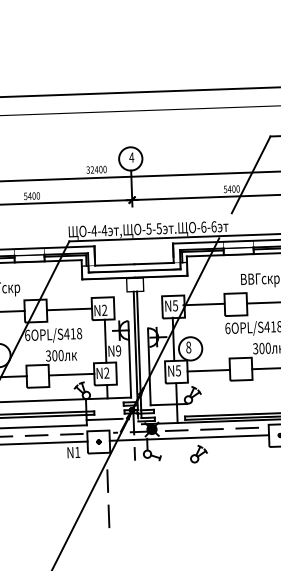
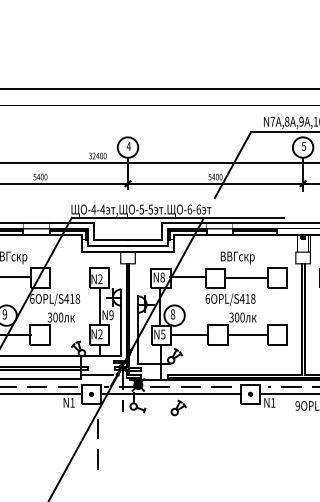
text: (175, 305) -> (162, 277), N5 -> N8
line: (69, 309) -> (69, 277), removed
line: (71, 374) -> (69, 334), removed

